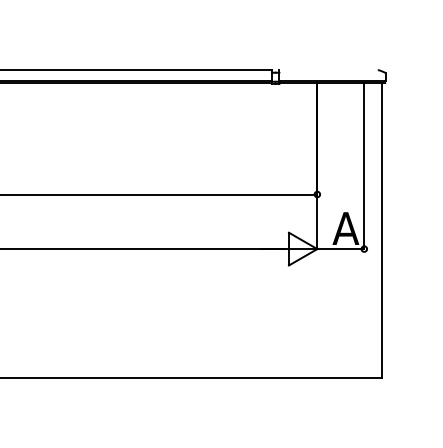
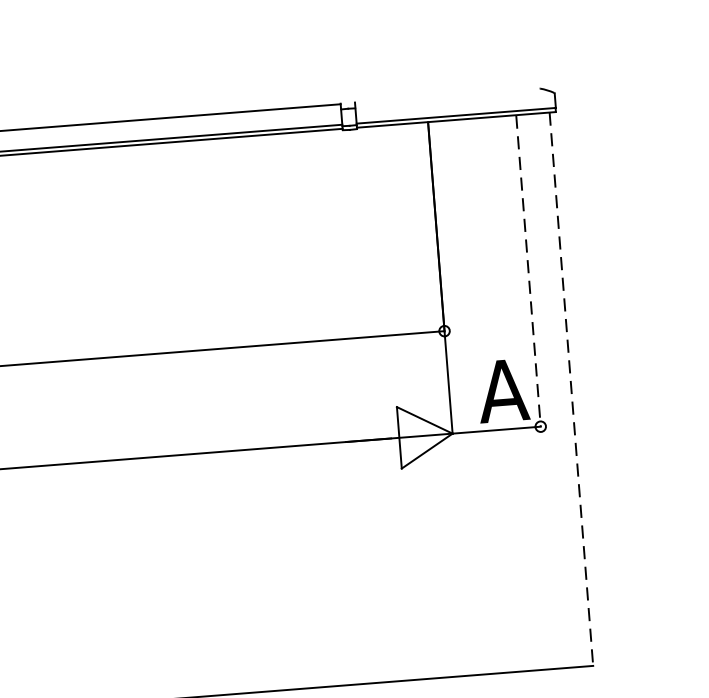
line: (364, 166) -> (528, 271), solid -> dashed
line: (382, 231) -> (572, 390), solid -> dashed

